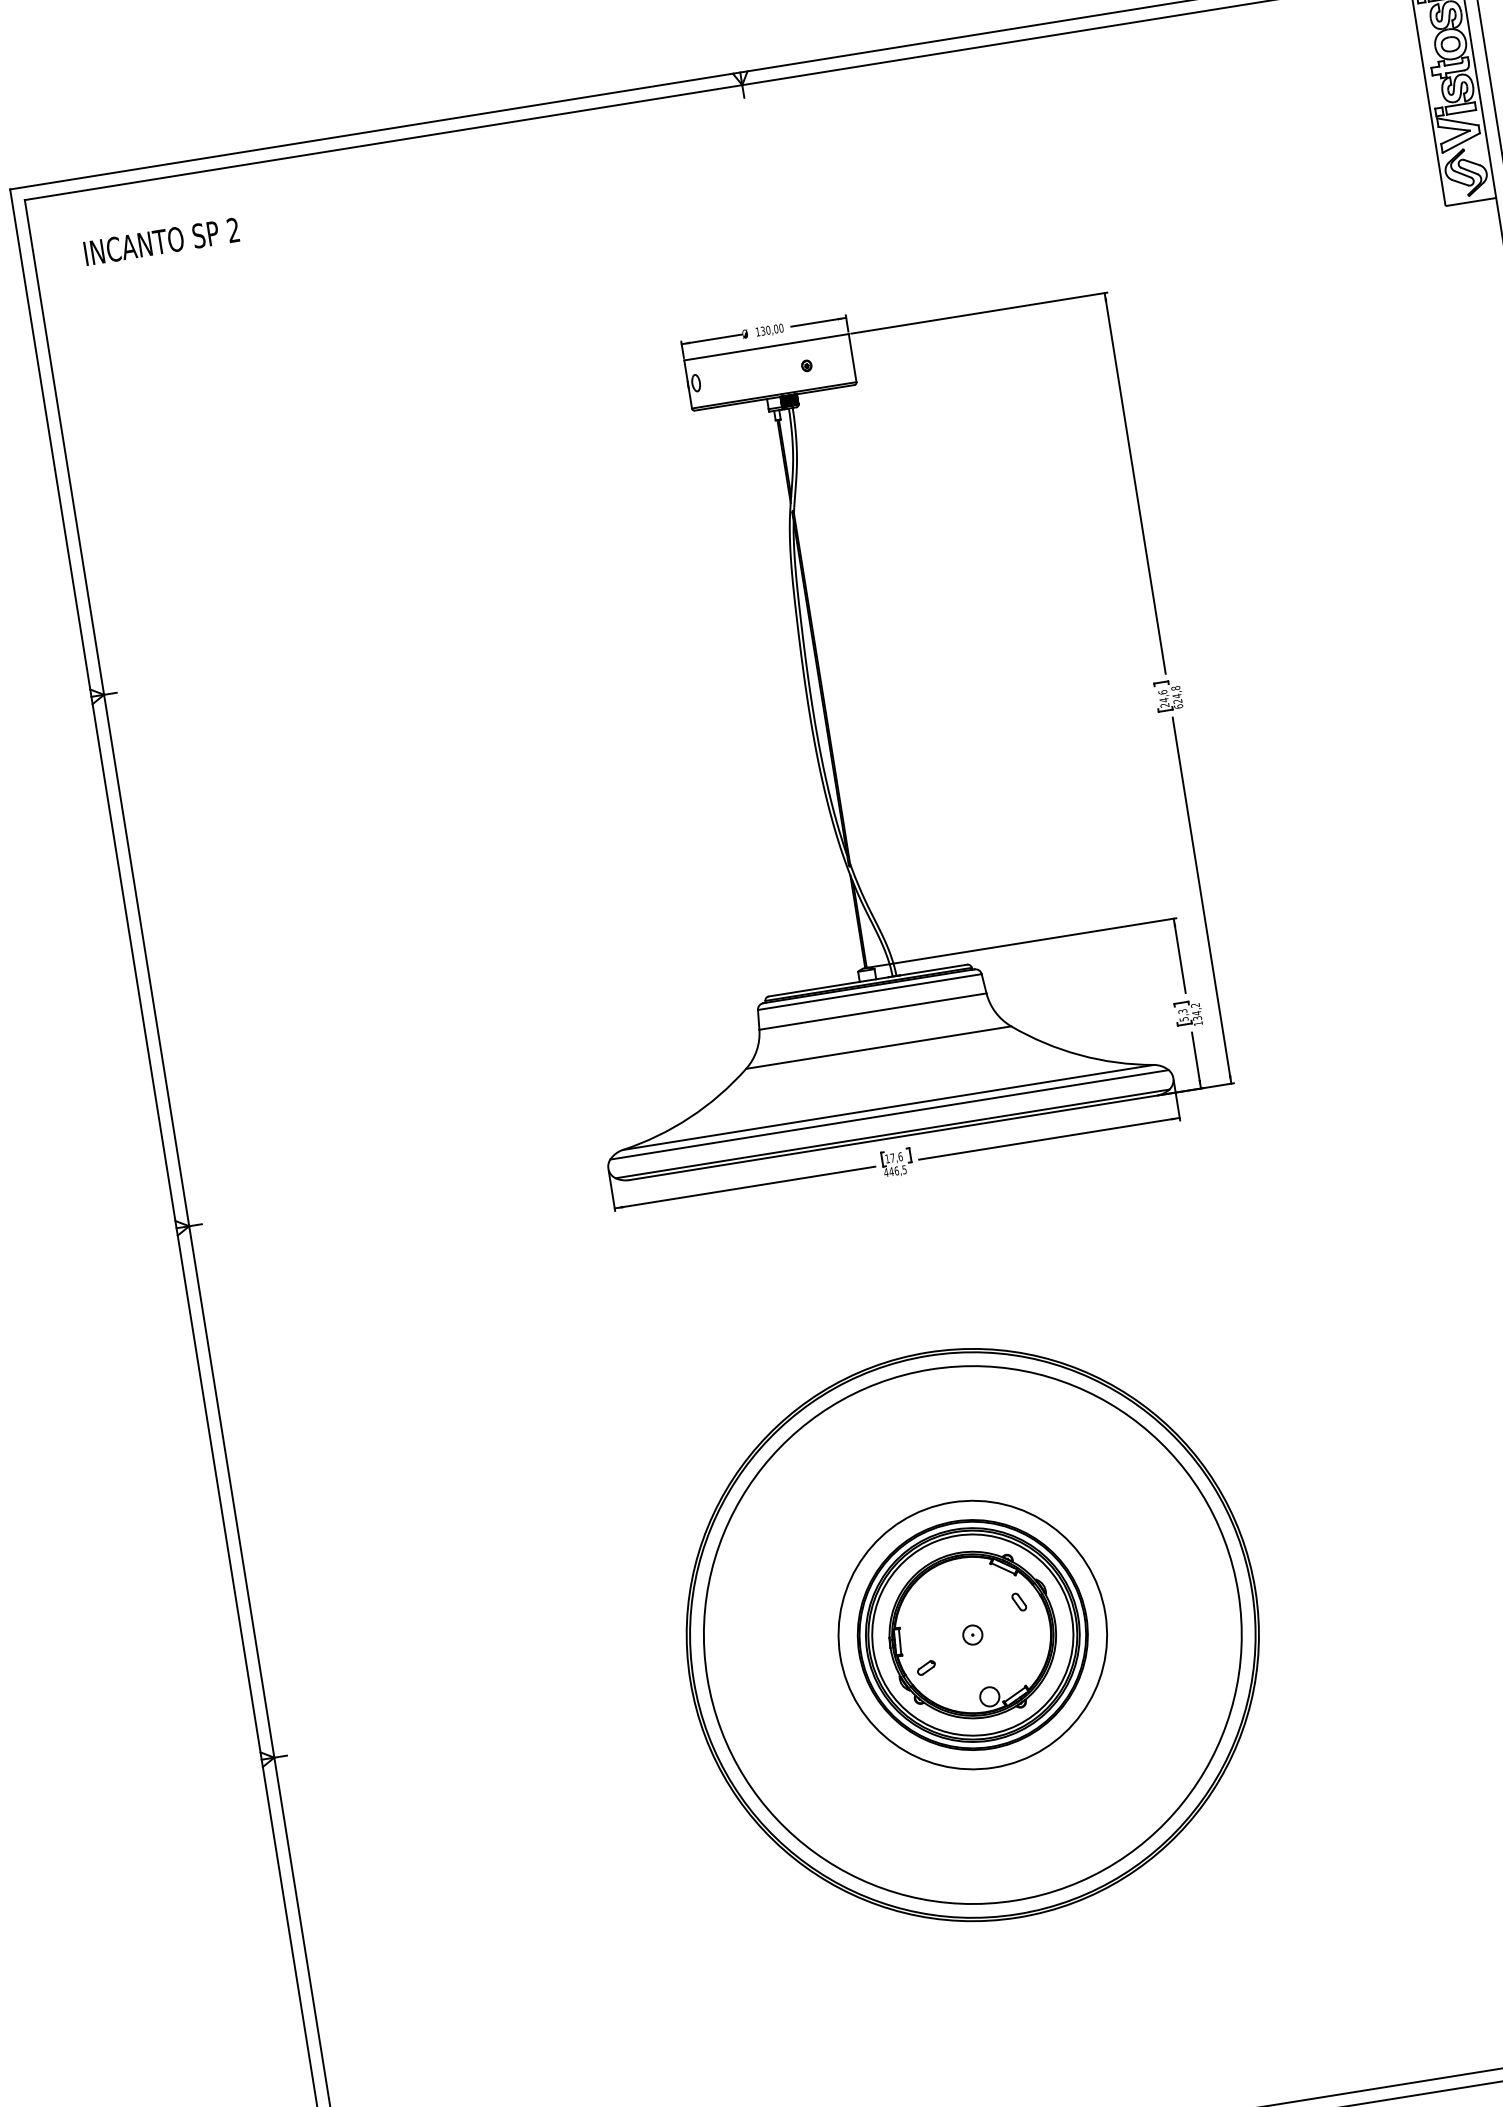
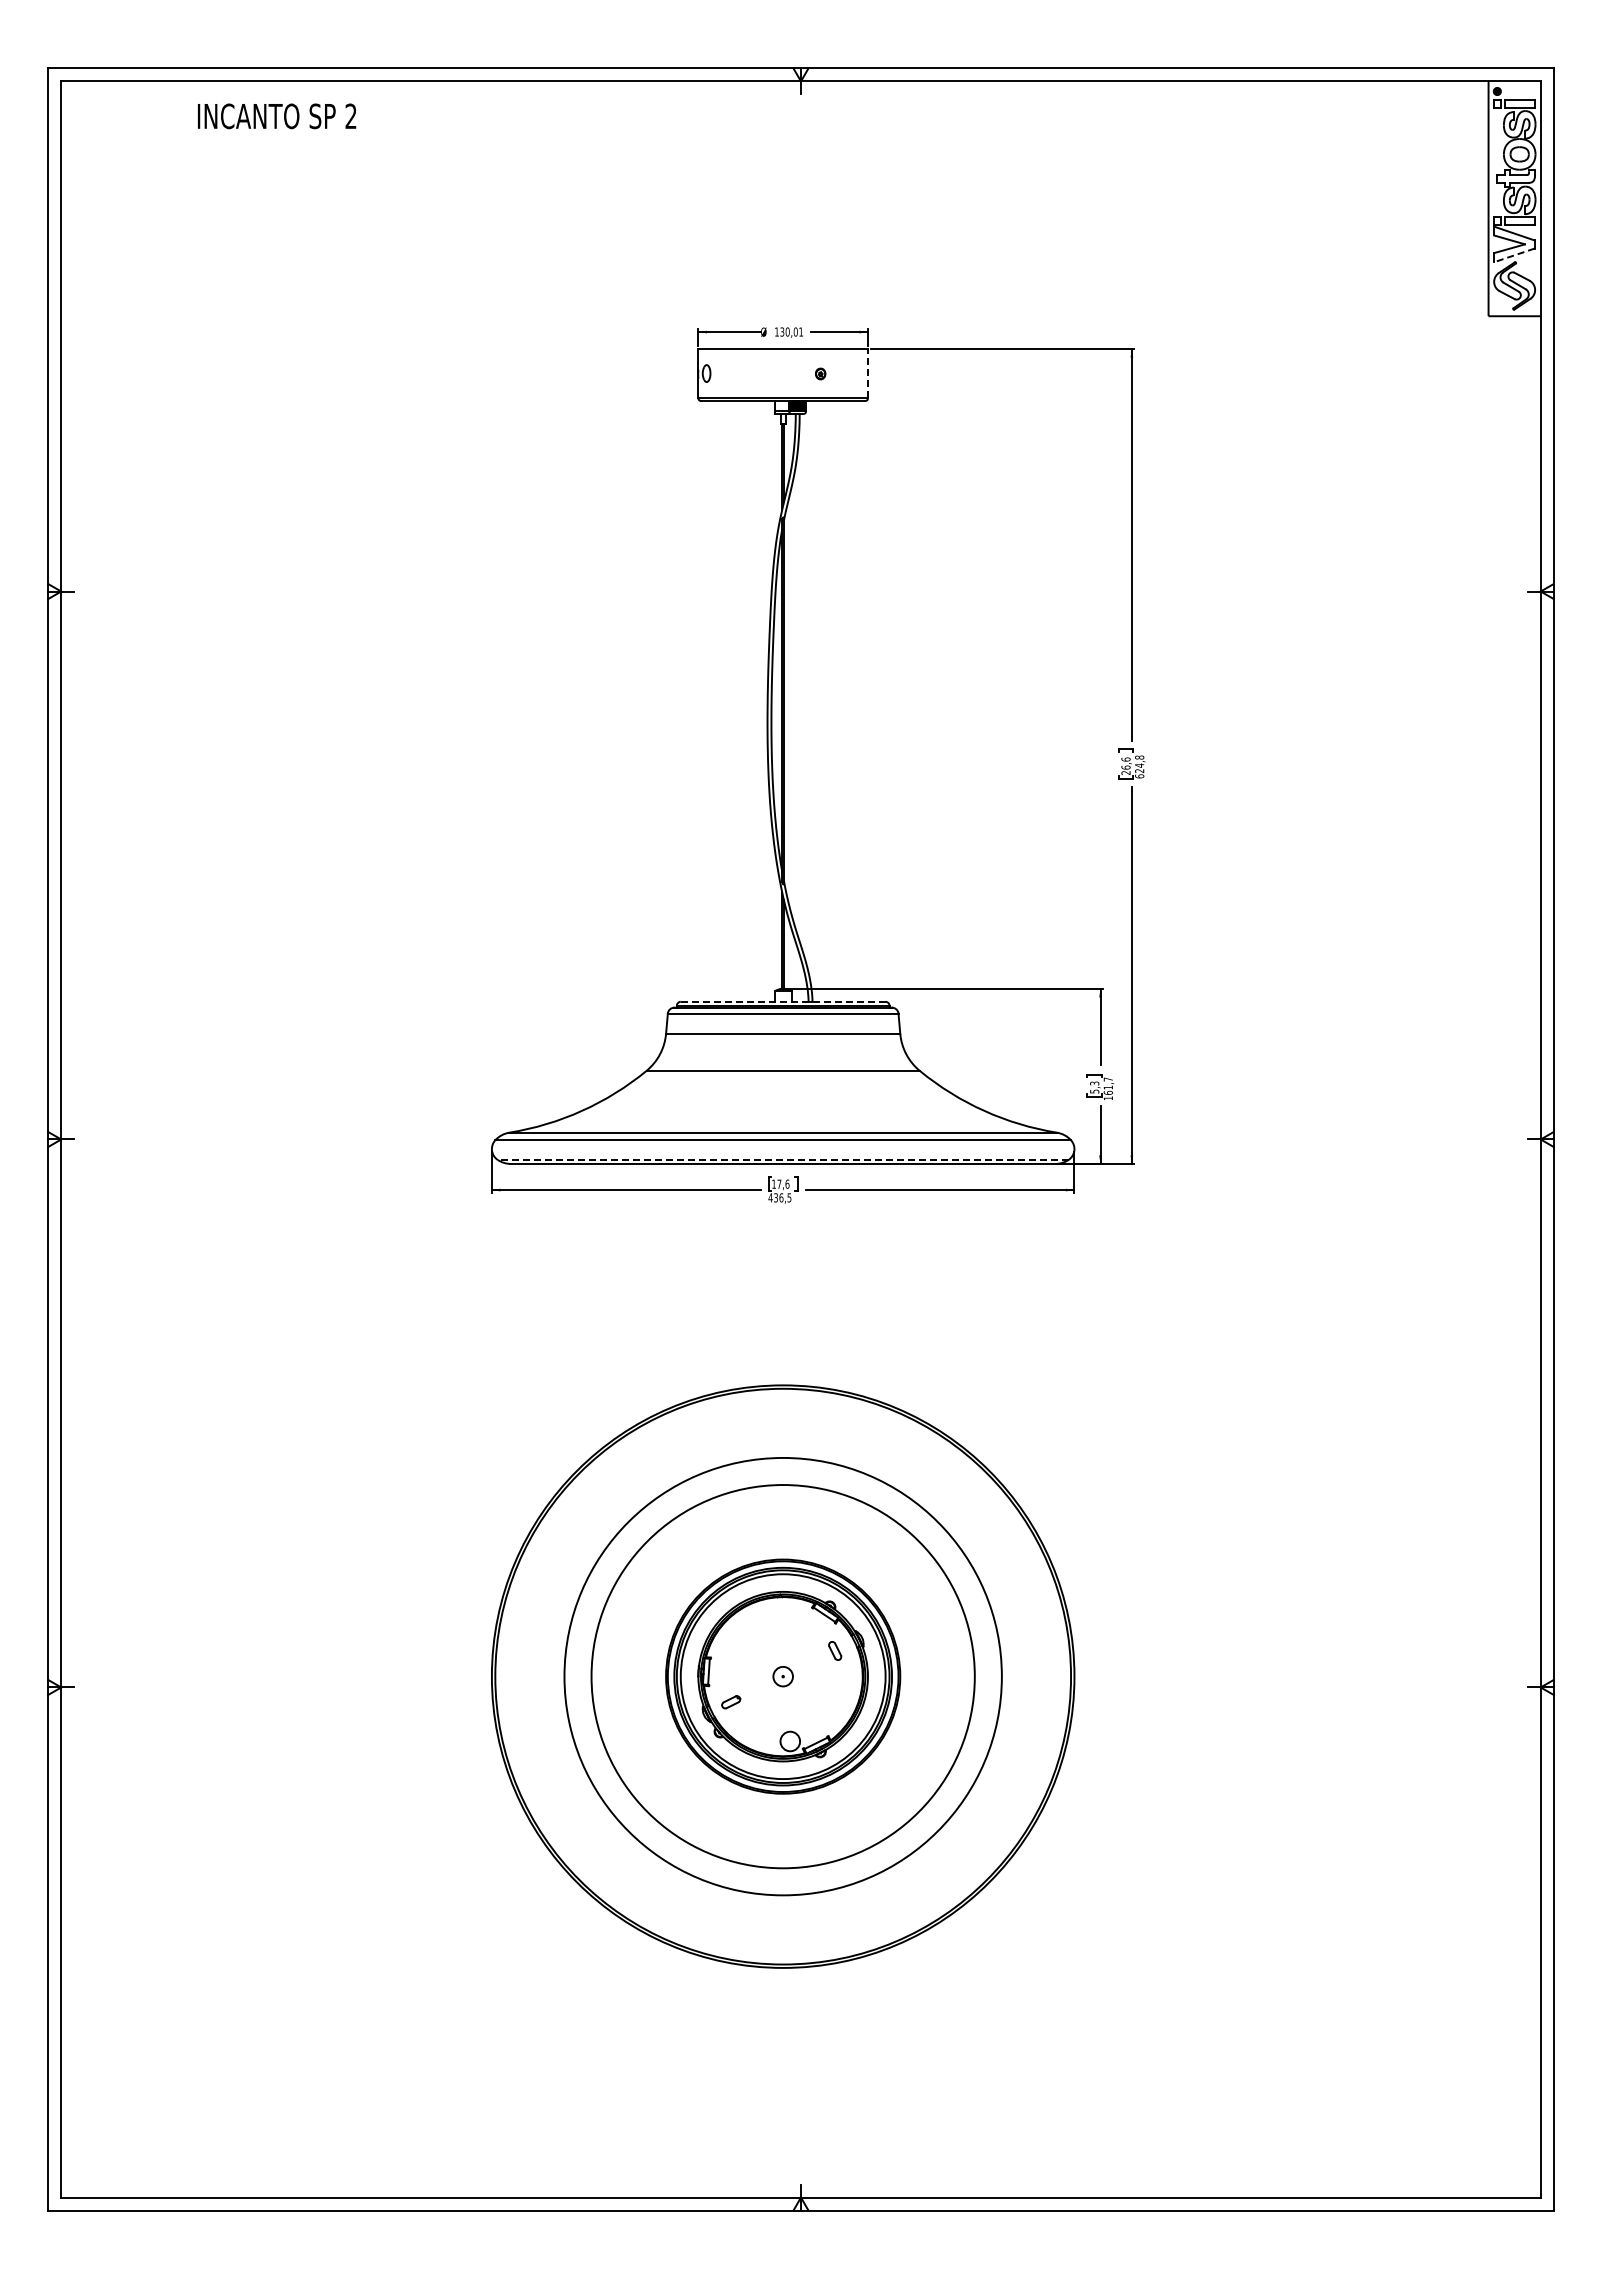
line: (1460, 143) -> (1513, 255), solid -> dashed
text: (162, 241) -> (277, 116), moved
text: (781, 327) -> (801, 331), 130,00 -> 130,01
line: (852, 358) -> (867, 373), solid -> dashed
text: (1163, 700) -> (1125, 767), 24,6 -> 26,6
line: (868, 980) -> (783, 1001), solid -> dashed
text: (1195, 1011) -> (1107, 1085), 134,2 -> 161,7
line: (891, 1133) -> (782, 1159), solid -> dashed
text: (890, 1171) -> (775, 1197), 446,5 -> 436,5
circle: (972, 1635) -> (782, 1676), size x0.7
circle: (972, 1635) -> (782, 1676), size x1.6

